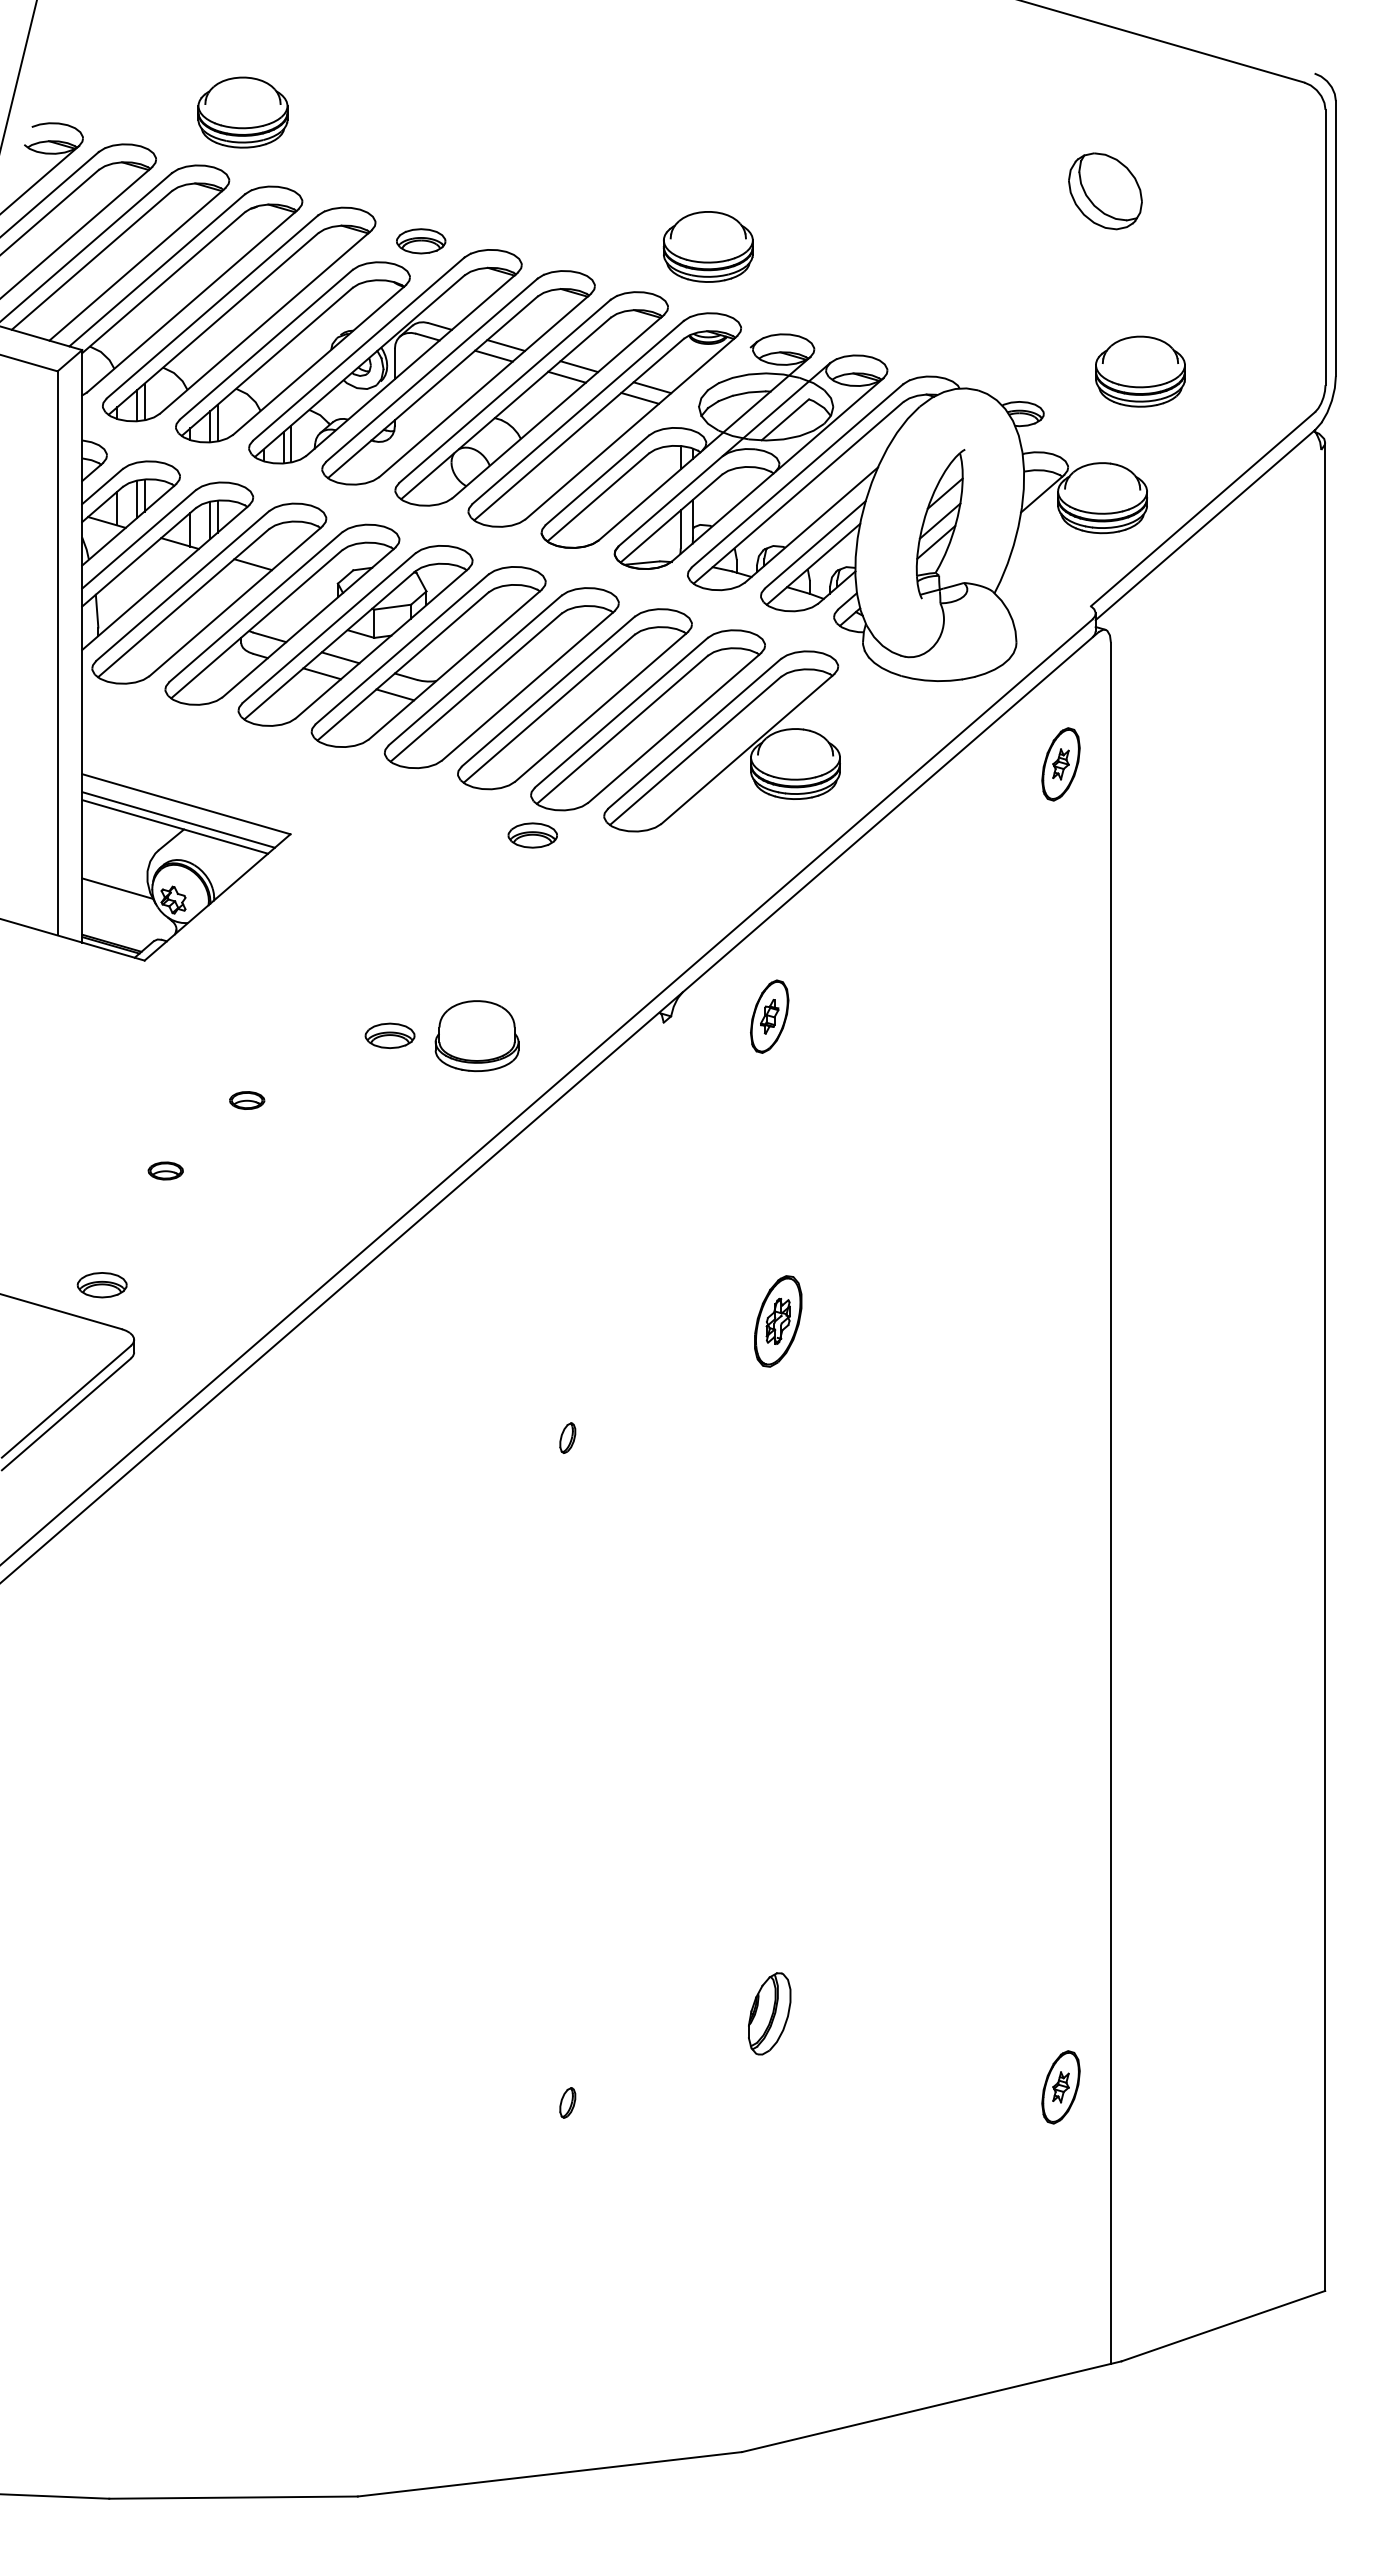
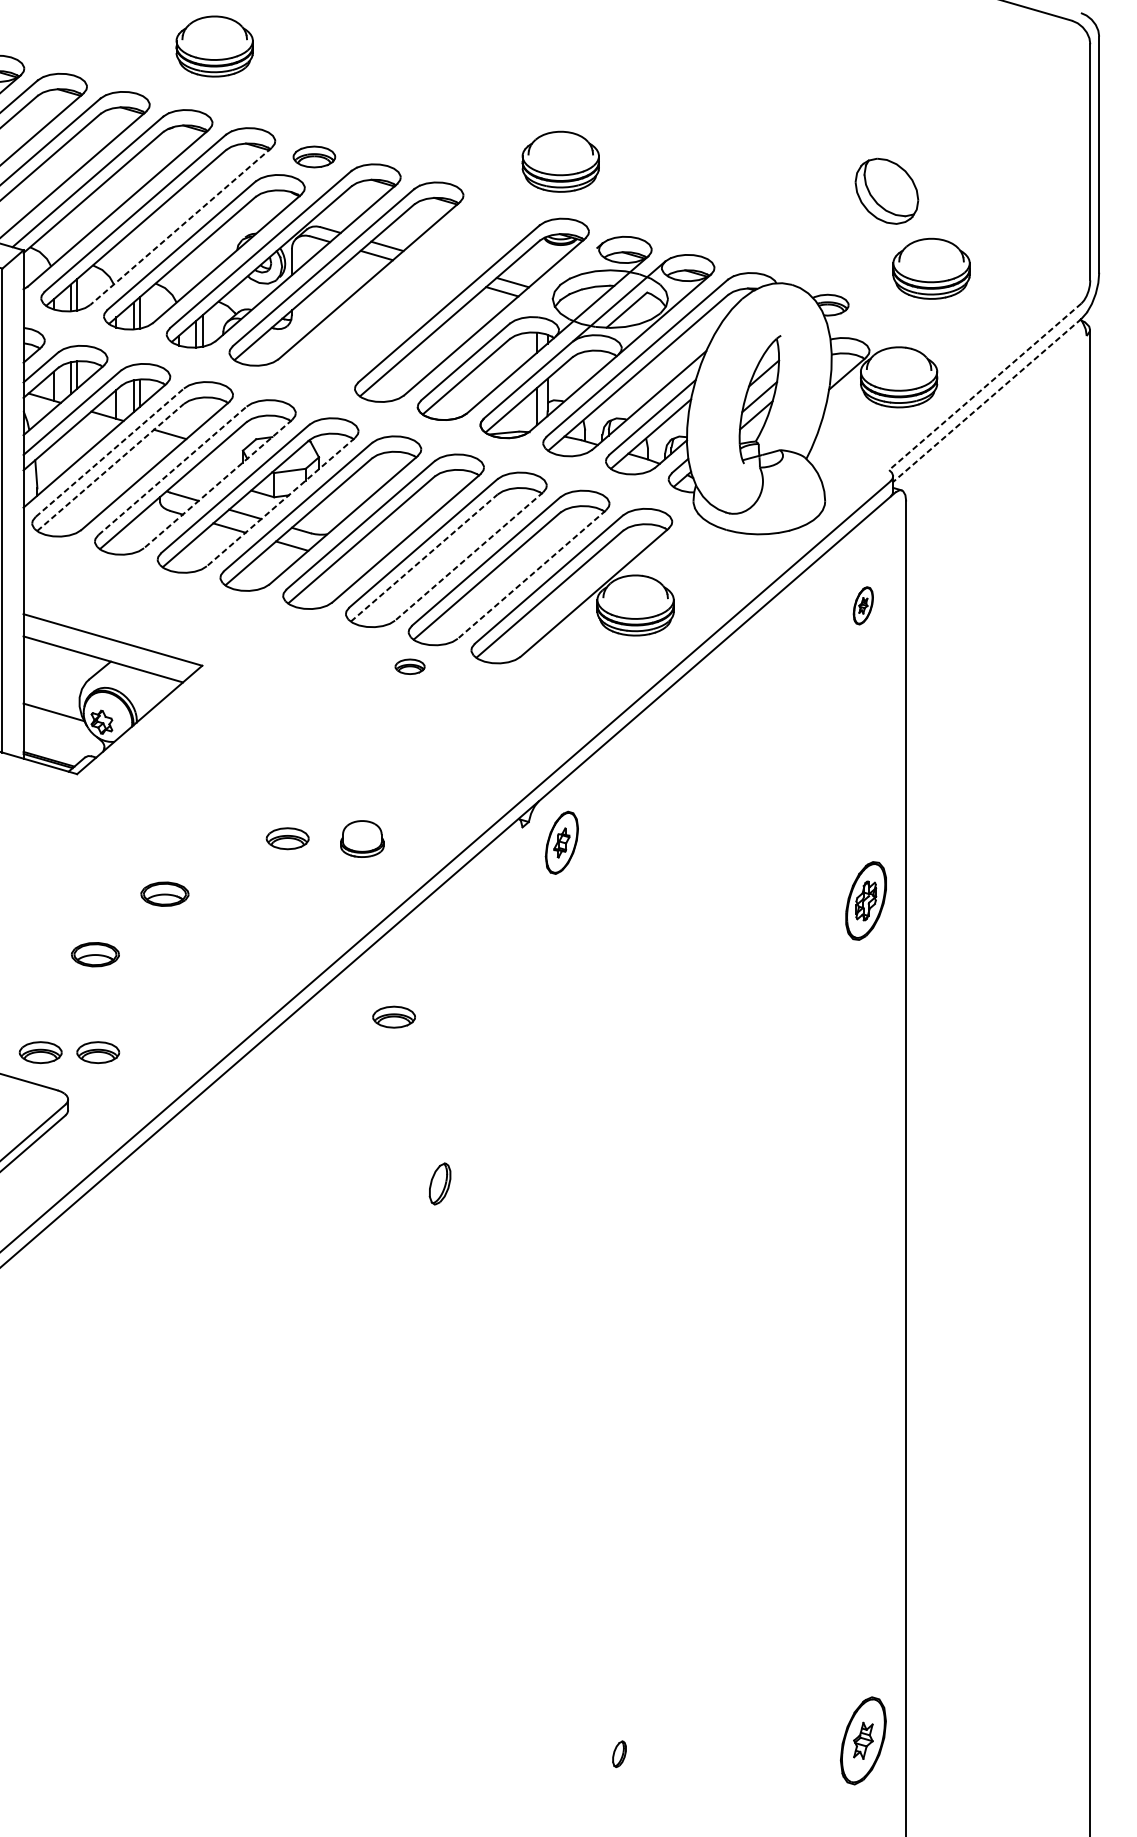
part: (242, 112) -> (214, 46), moved
part: (1105, 191) -> (886, 191), moved
line: (265, 322) -> (180, 226), solid -> dashed
part: (531, 398) -> (409, 291), removed
line: (1202, 509) -> (984, 387), solid -> dashed
line: (1205, 525) -> (987, 400), solid -> dashed
line: (183, 585) -> (110, 452), solid -> dashed
line: (183, 602) -> (110, 466), solid -> dashed
line: (256, 606) -> (173, 470), solid -> dashed
line: (308, 622) -> (217, 484), solid -> dashed
line: (381, 643) -> (280, 502), solid -> dashed
line: (601, 707) -> (469, 556), solid -> dashed
line: (549, 708) -> (424, 557), solid -> dashed
line: (674, 728) -> (531, 574), solid -> dashed
part: (1060, 764) -> (862, 605), size x0.6
line: (178, 819) -> (106, 653), removed
part: (532, 835) -> (409, 666), size x0.7
part: (769, 1016) -> (561, 842), moved
part: (476, 1036) -> (361, 839), size x0.6
part: (247, 1100) -> (165, 894), size x1.6
part: (165, 1170) -> (95, 954), size x1.6
part: (513, 1243) -> (393, 1016), added
part: (168, 1285) -> (97, 1052), added
part: (778, 1321) -> (866, 901), moved
part: (567, 1437) -> (439, 1183), size x1.6
part: (769, 2013) -> (613, 1677), removed
part: (1060, 2087) -> (862, 1741), size x1.4
part: (567, 2102) -> (619, 1753), moved

